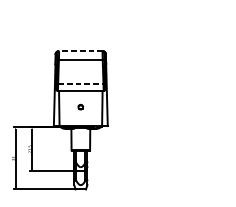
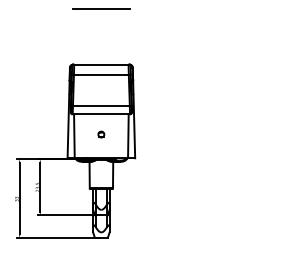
line: (80, 6) -> (100, 8), added
line: (80, 51) -> (101, 64), dashed -> solid
line: (80, 83) -> (101, 105), dashed -> solid

